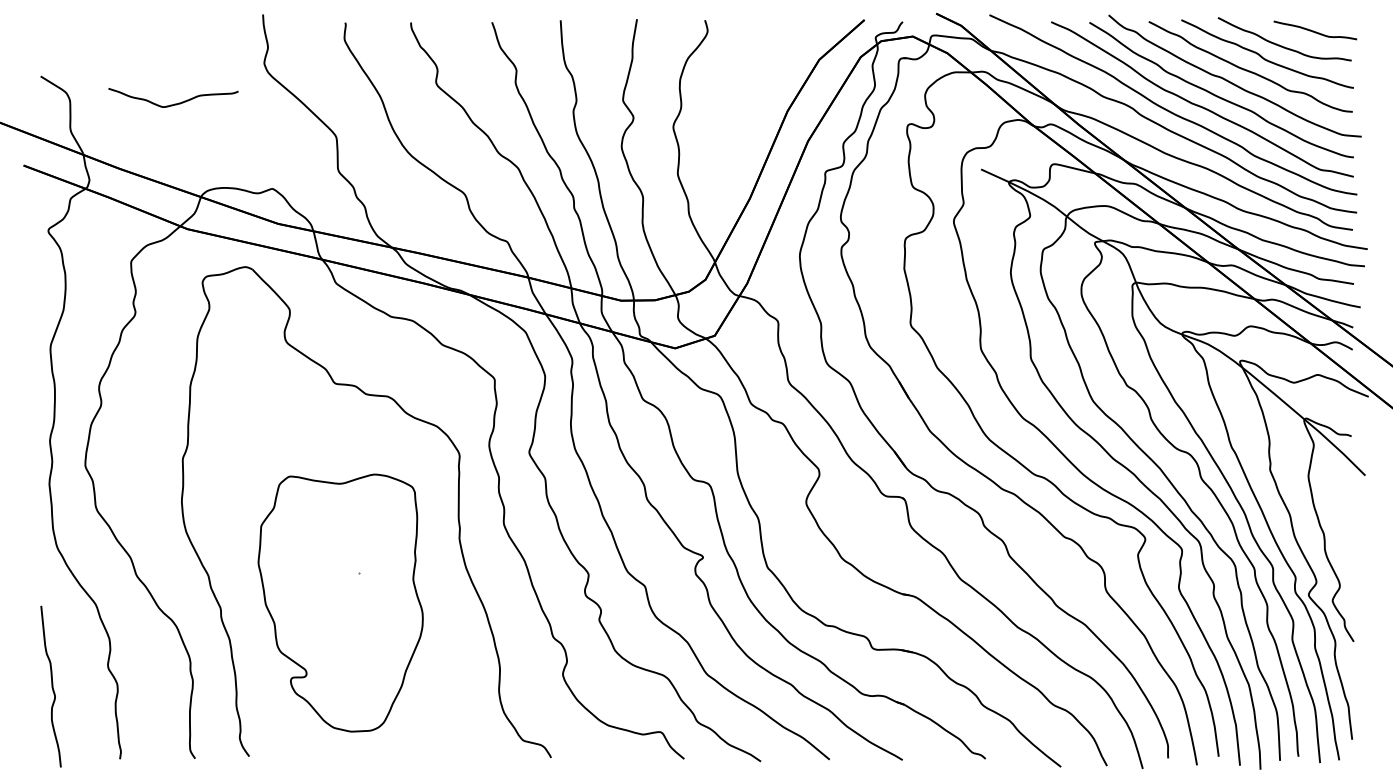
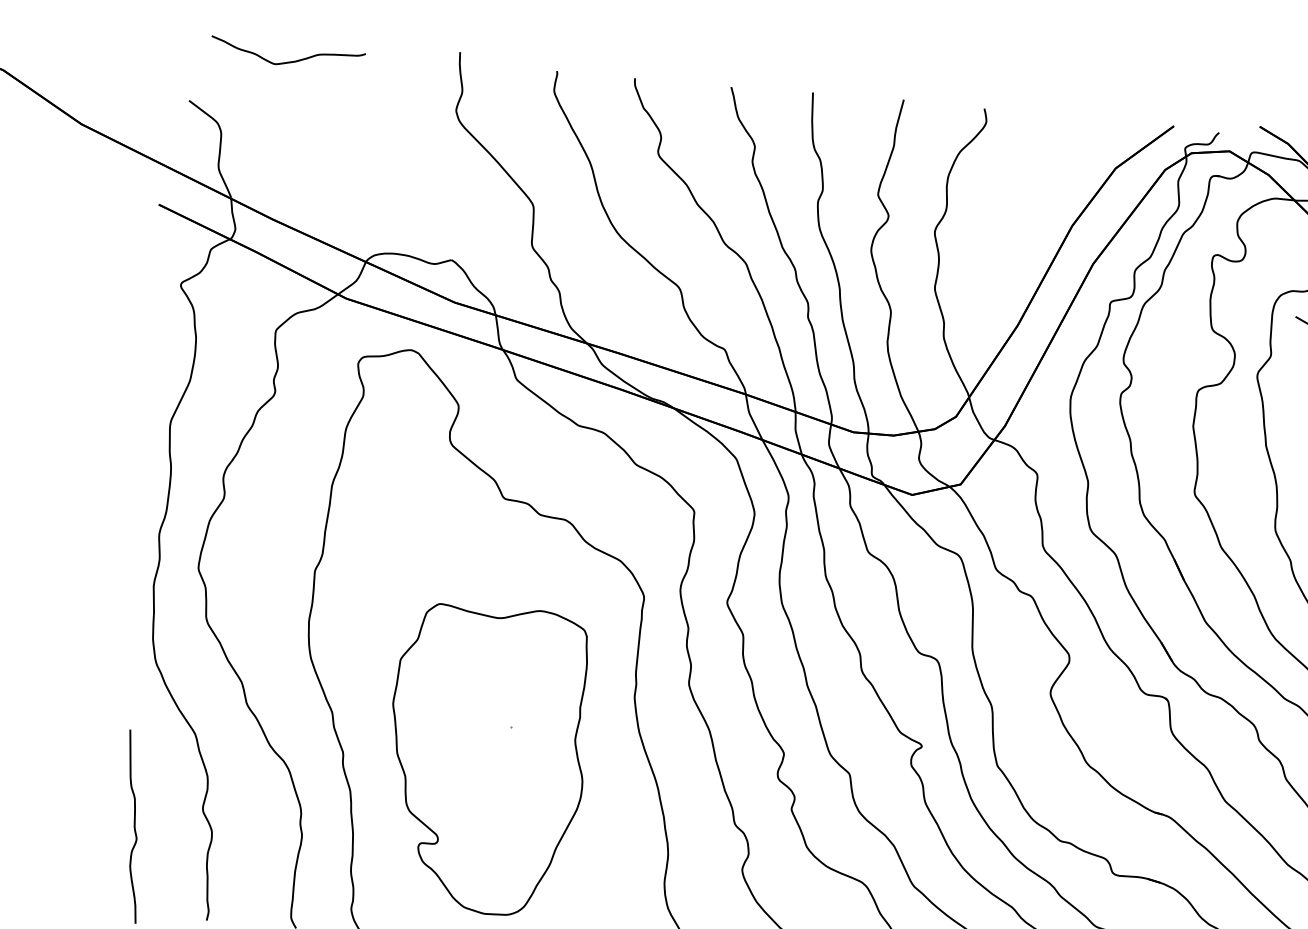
curve: (174, 103) -> (288, 61), moved

